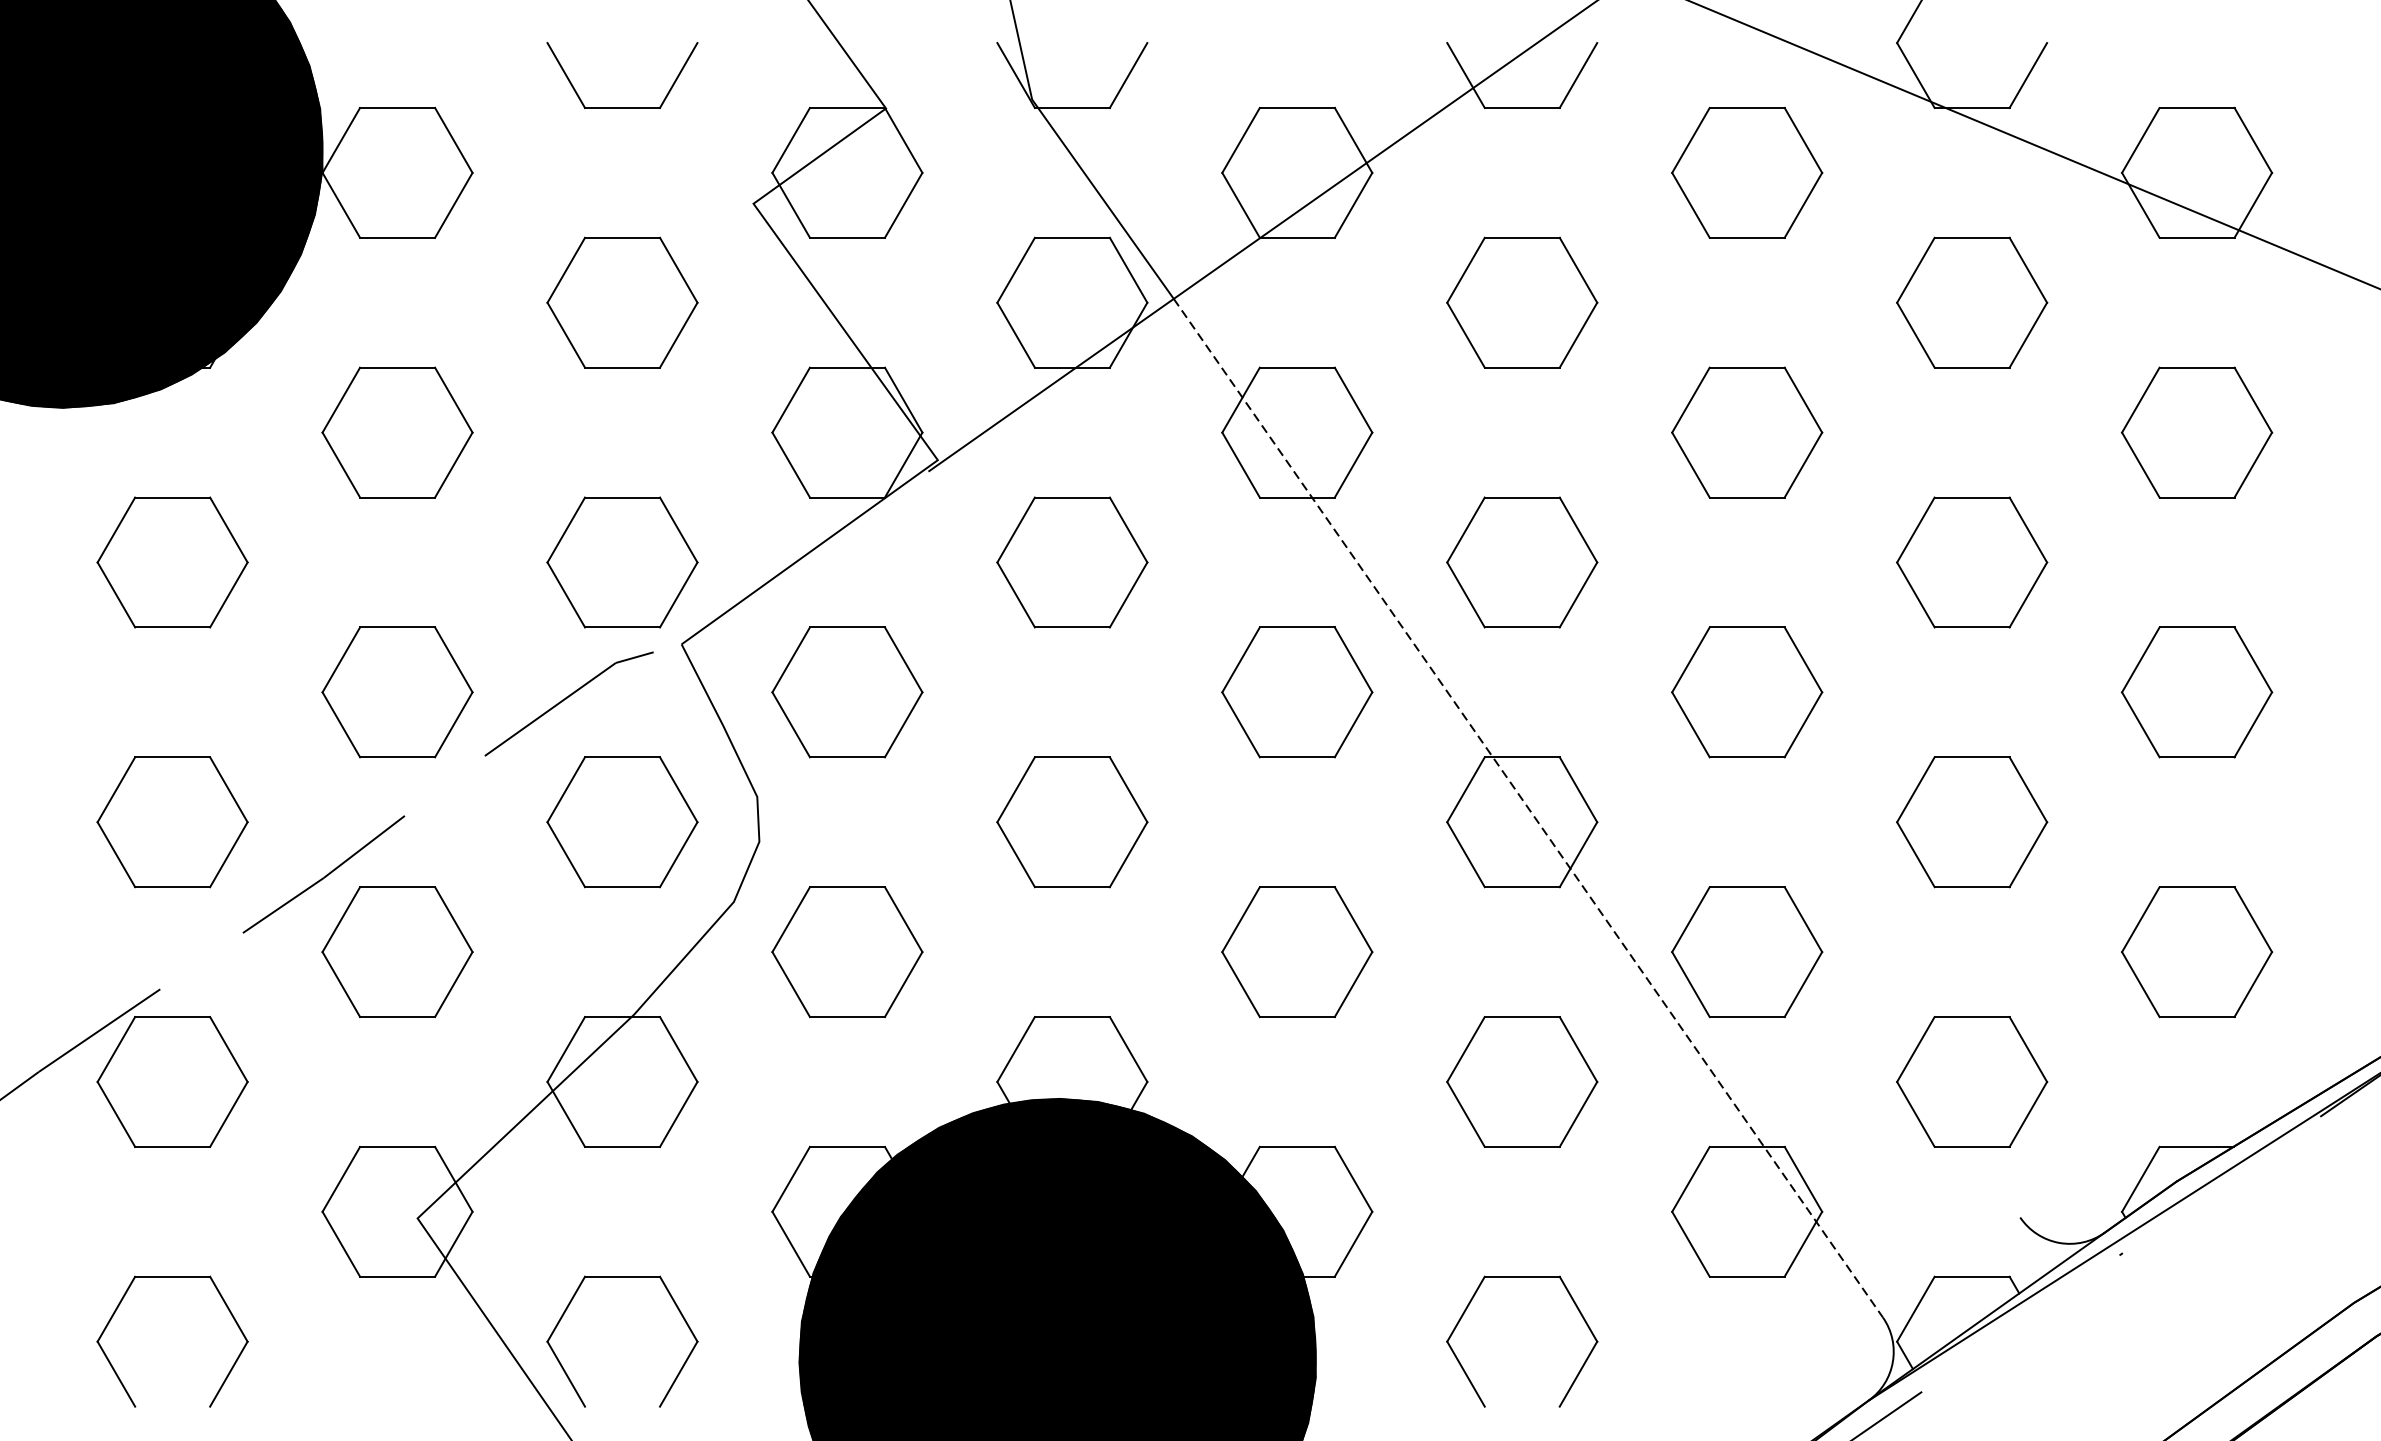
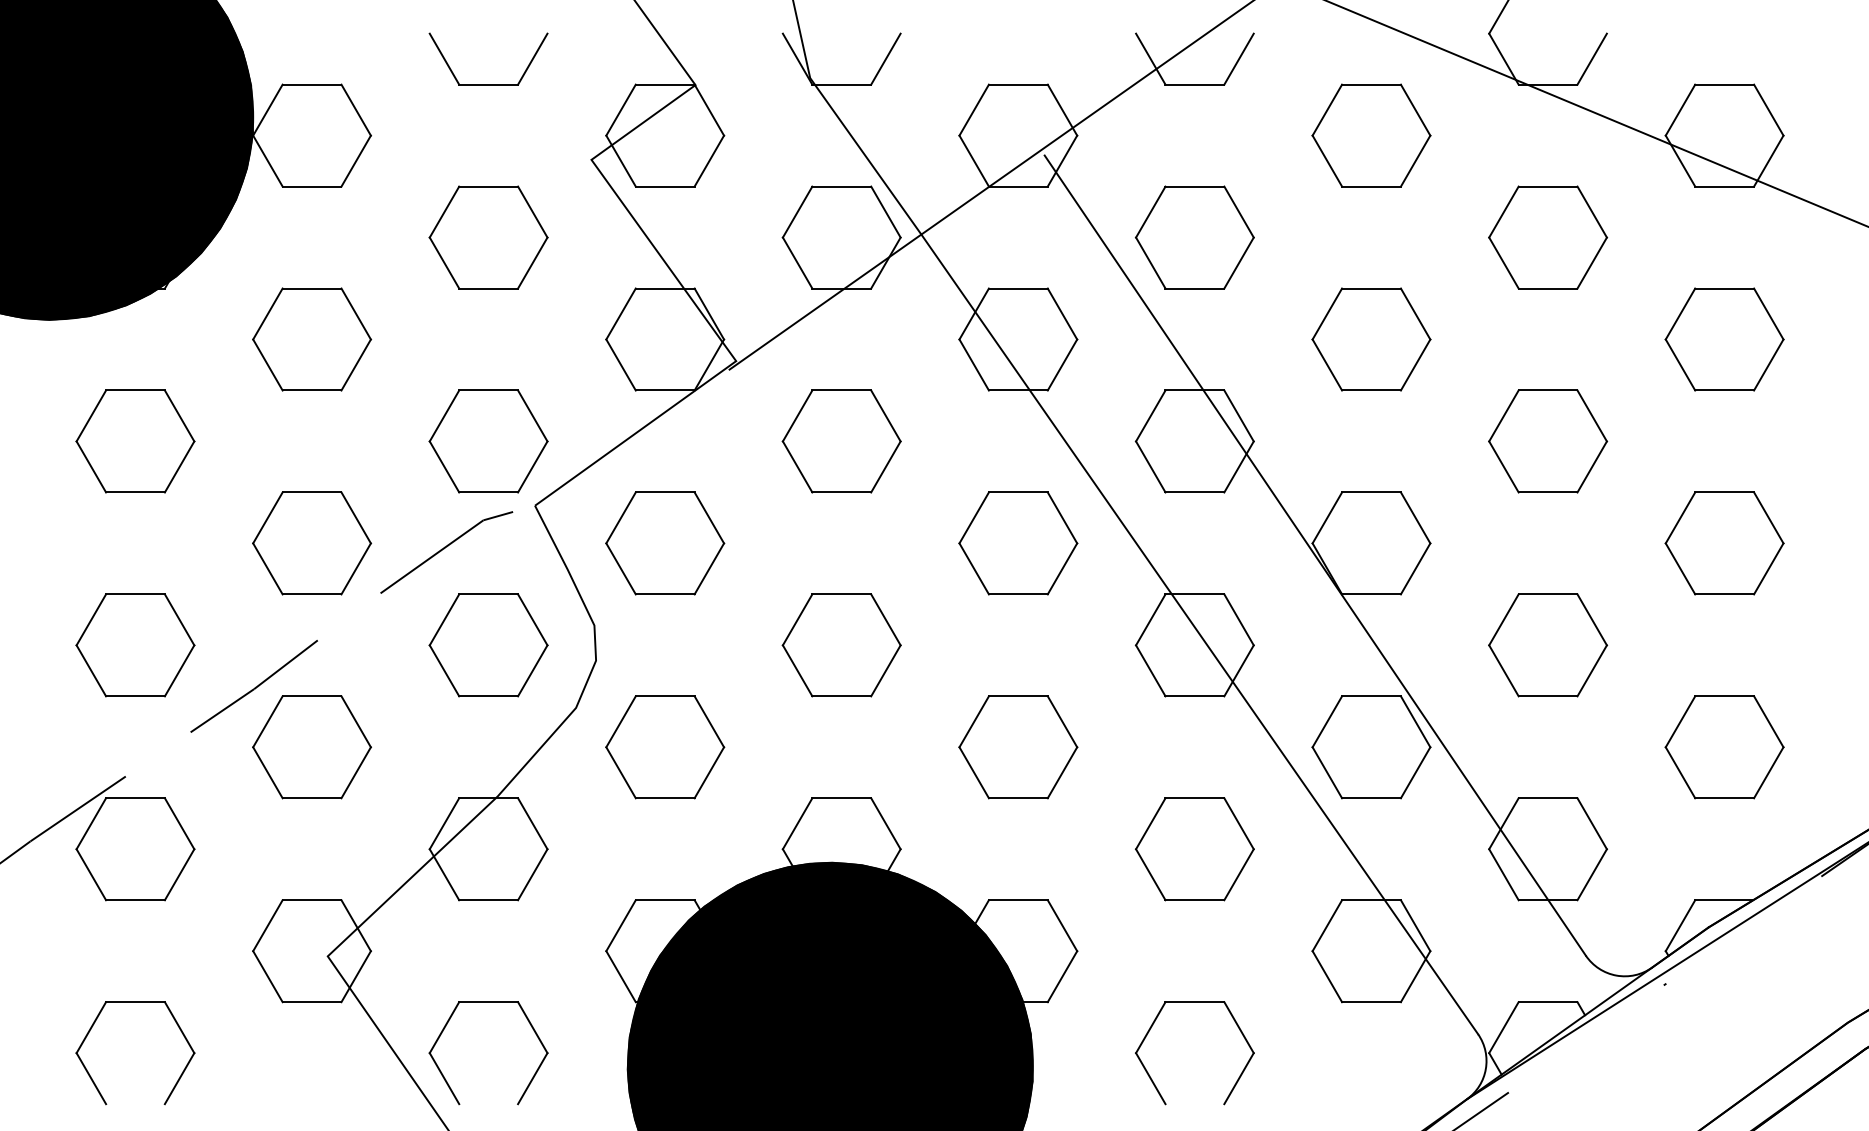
line: (1674, 707) -> (1314, 555), added
line: (1529, 808) -> (1200, 634), dashed -> solid

